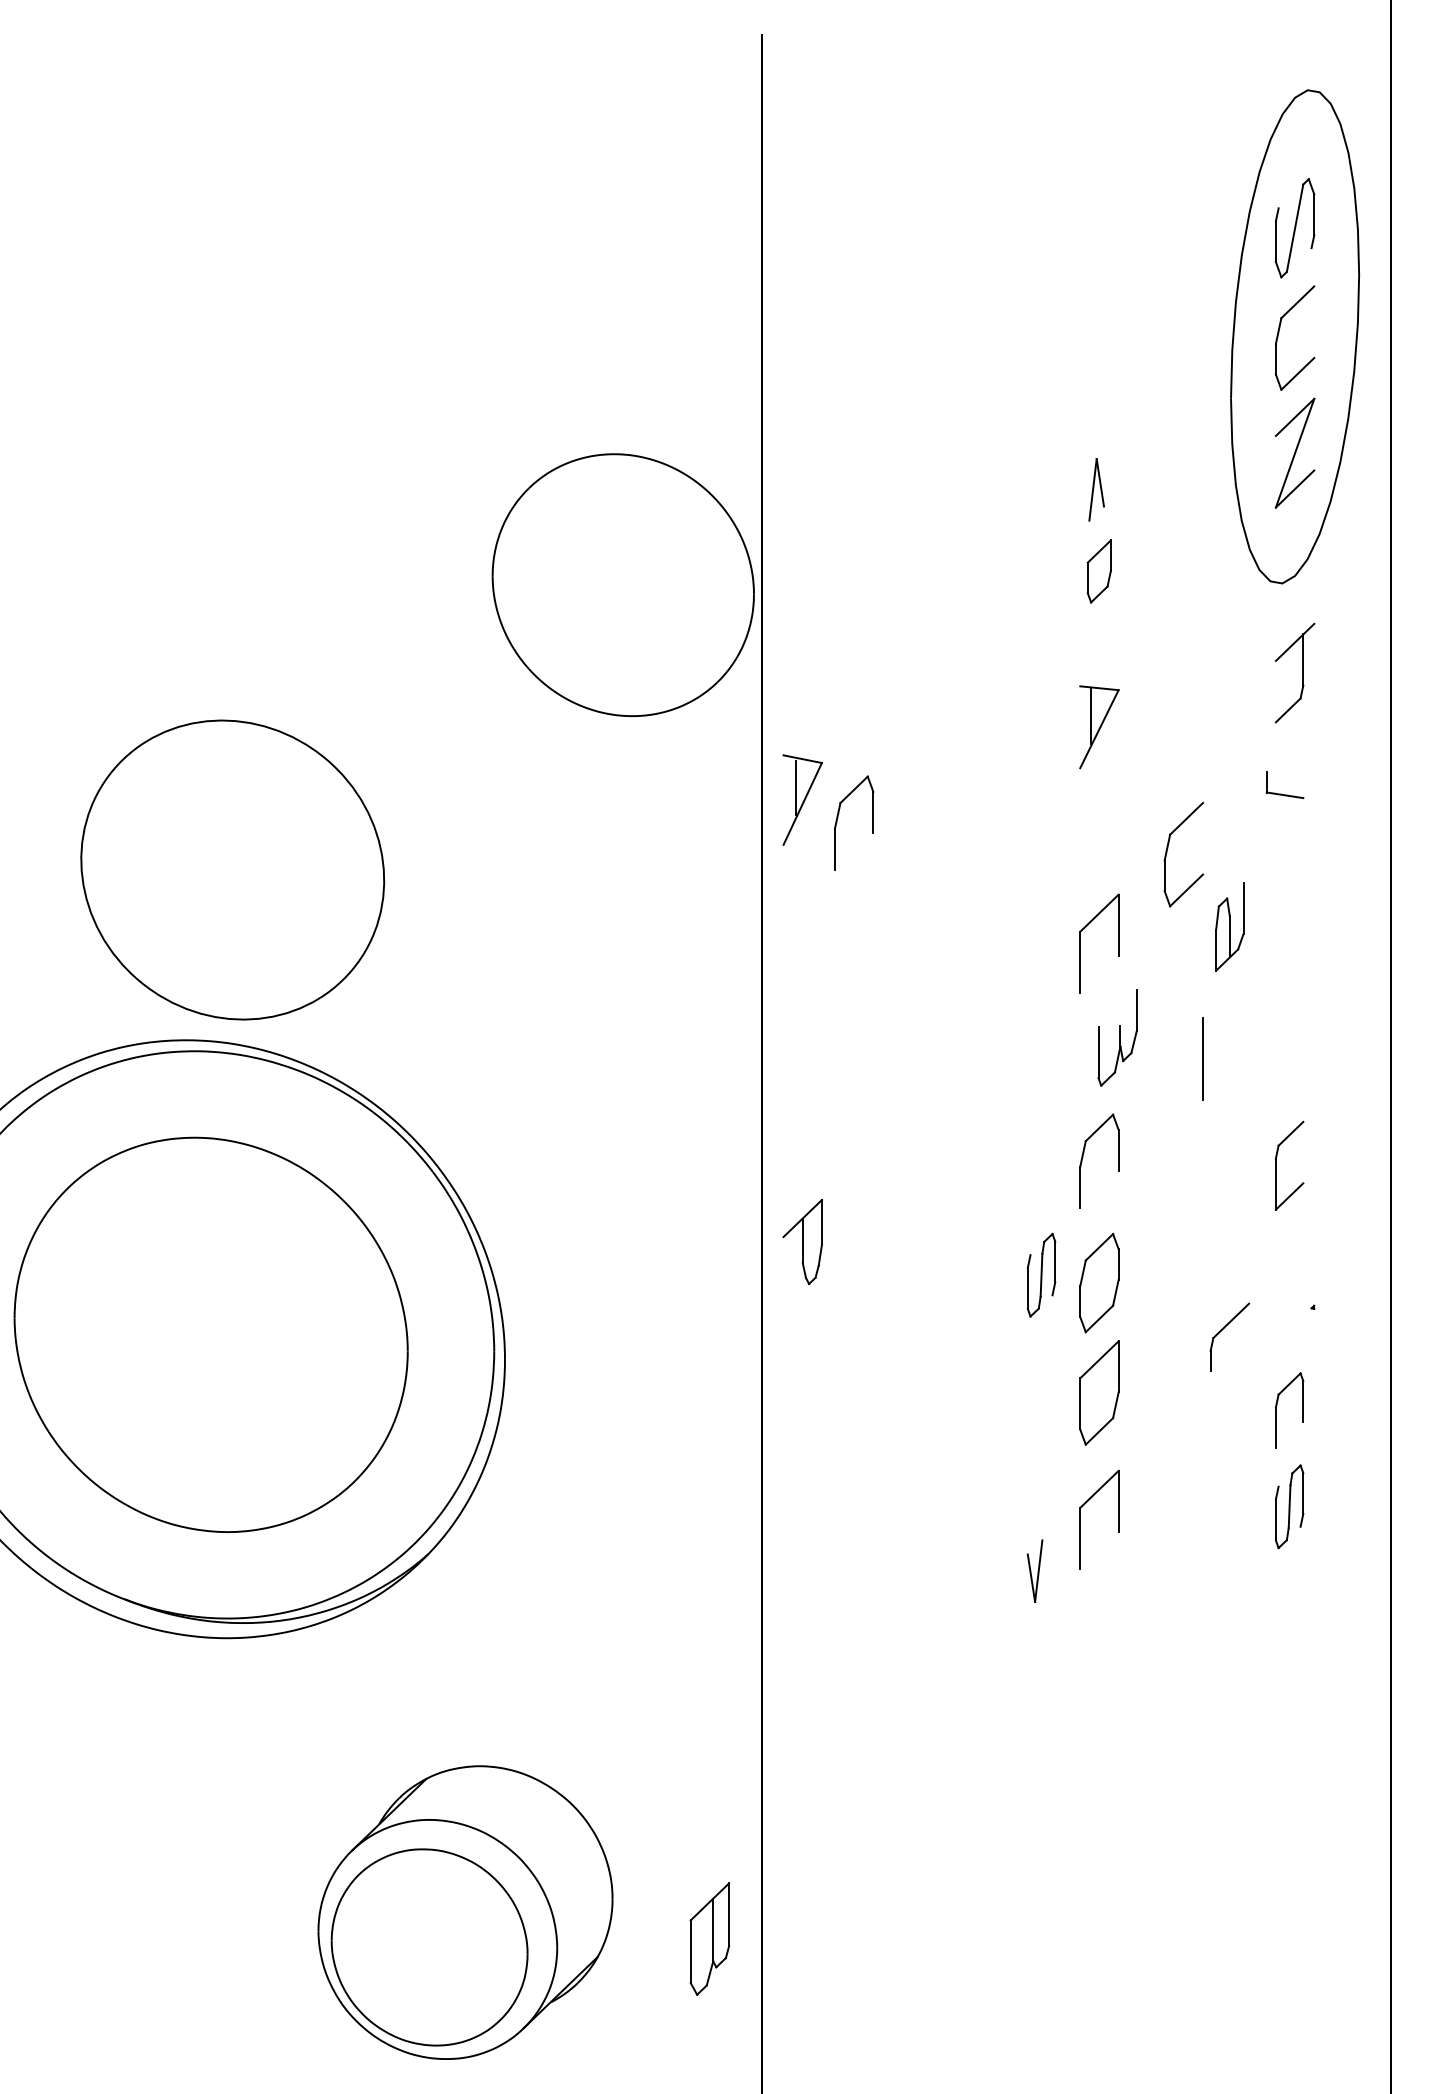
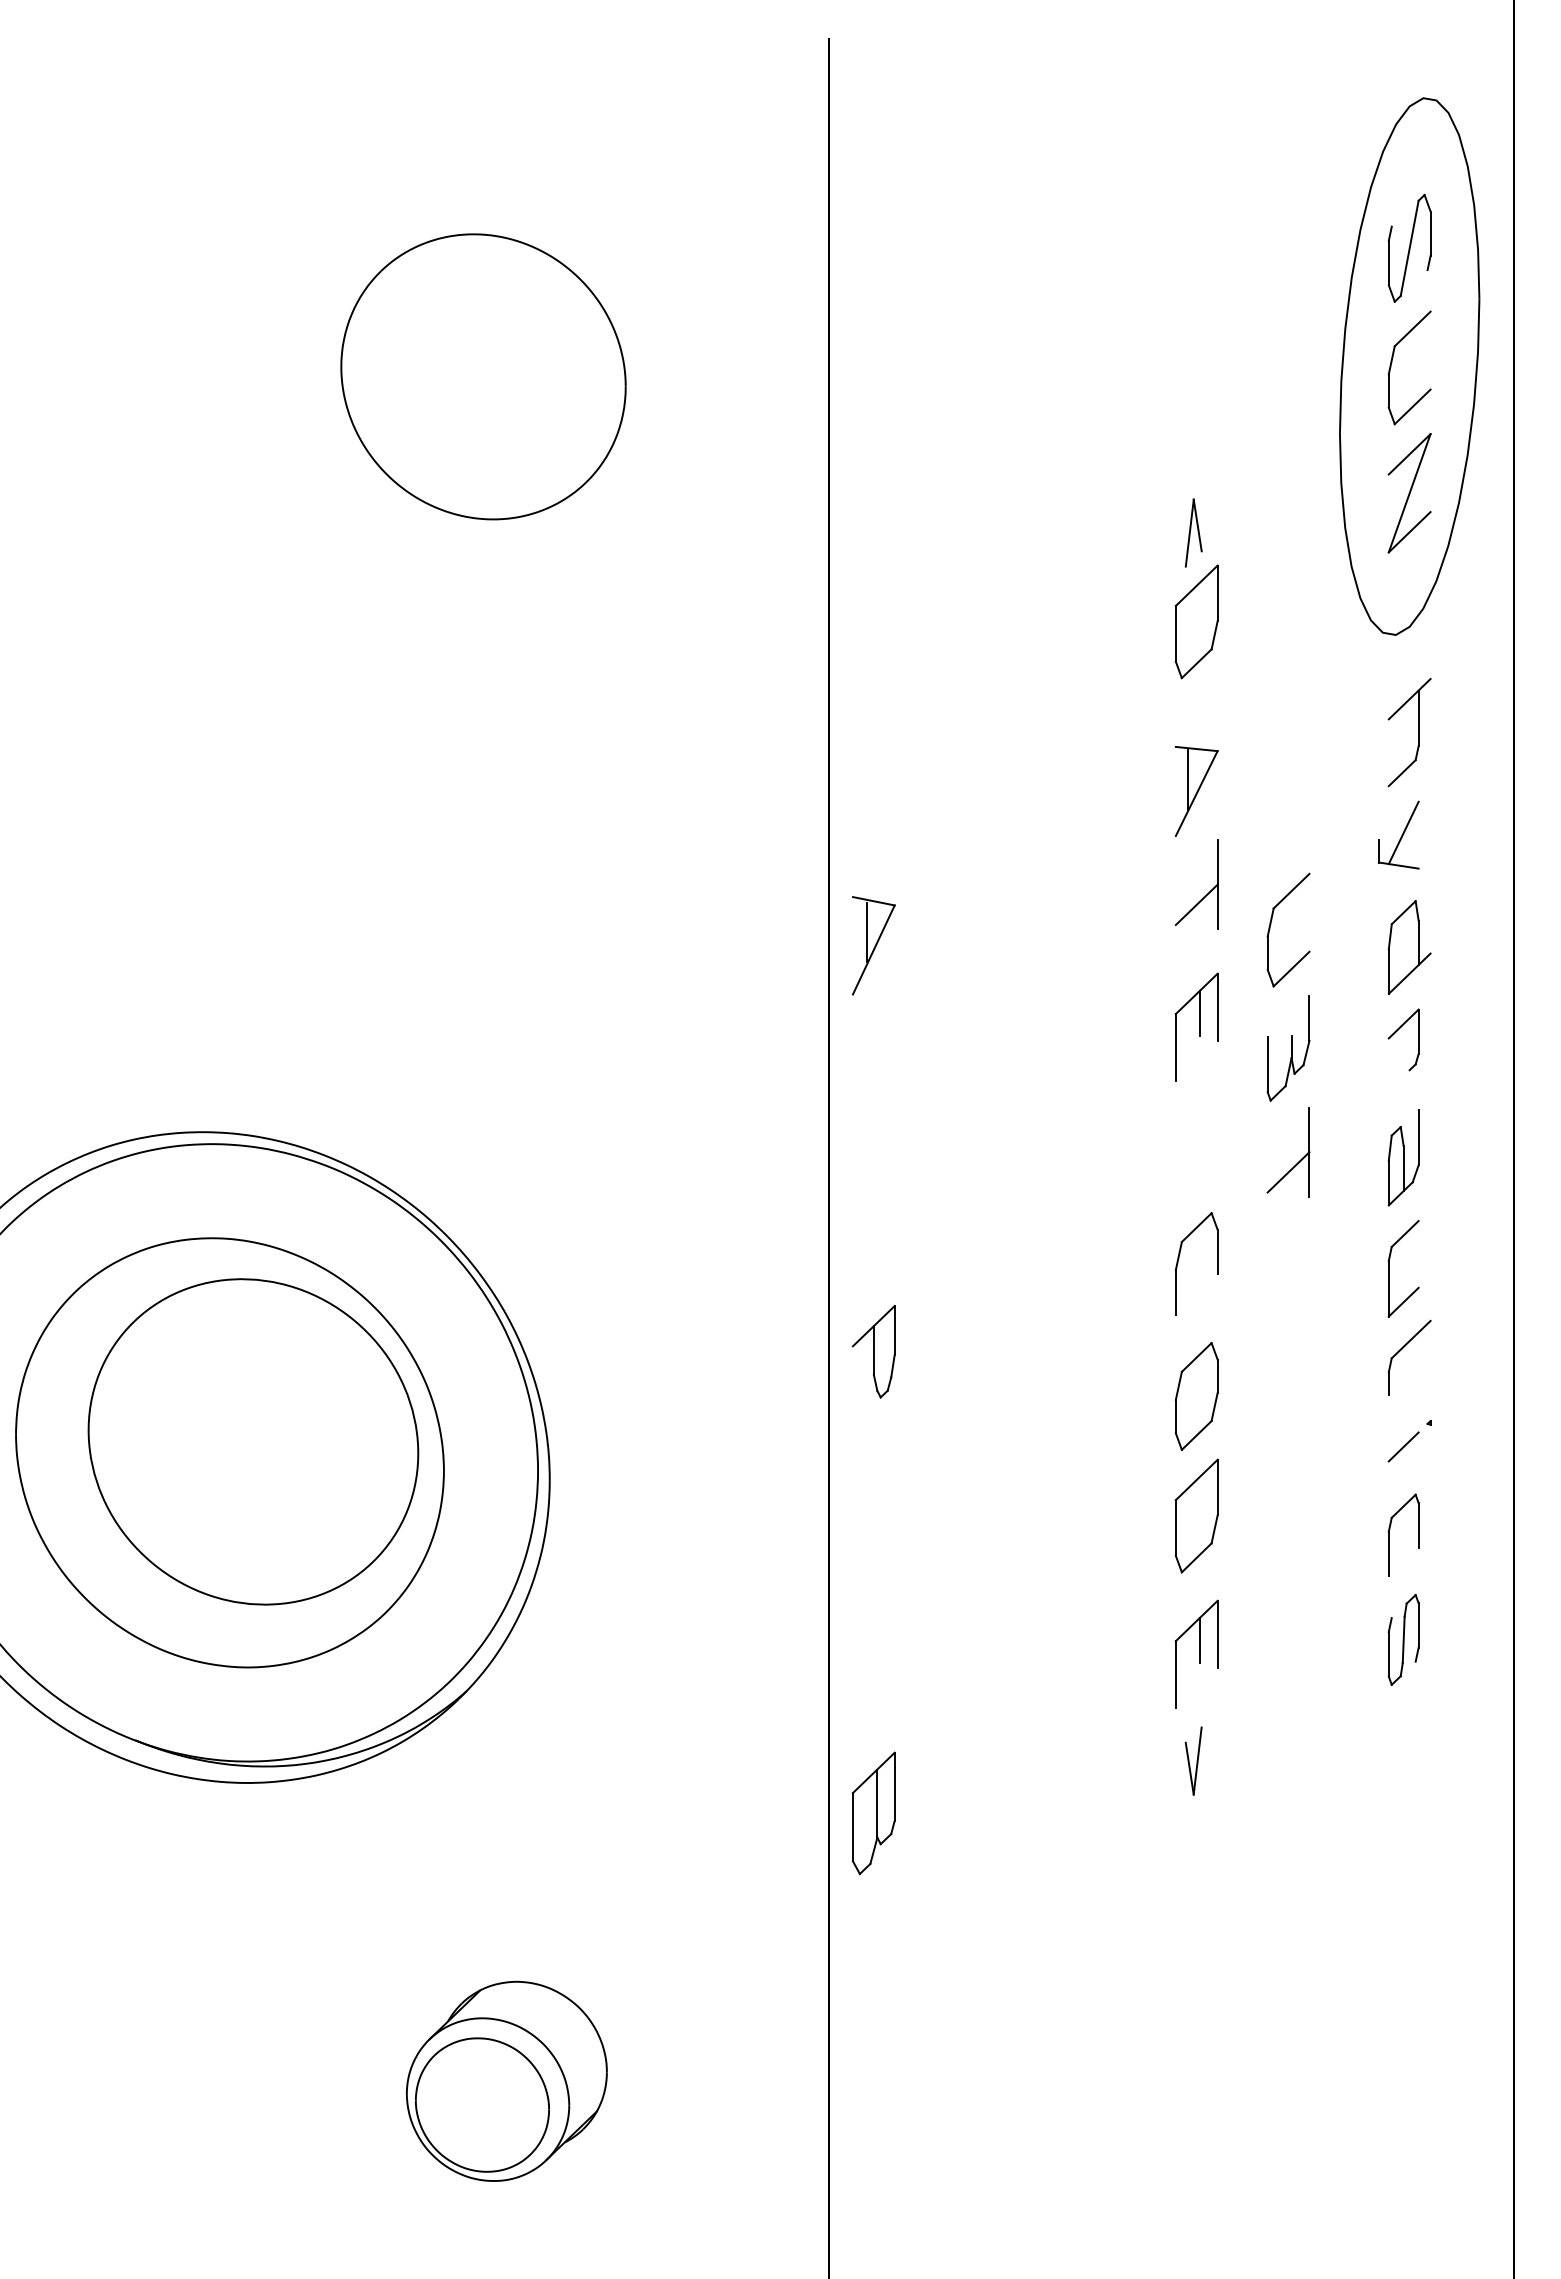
part: (1099, 571) -> (1196, 621), size x1.67
part: (623, 584) -> (483, 376), moved
line: (1289, 764) -> (1403, 832), added
part: (802, 799) -> (873, 945), moved
part: (838, 818) -> (912, 890), removed
part: (1108, 821) -> (1206, 894), added
part: (232, 869) -> (253, 1441), moved
part: (1294, 870) -> (1409, 947), added
part: (1229, 926) -> (1403, 1157), moved
line: (1101, 931) -> (1199, 1013), added
part: (1282, 948) -> (1396, 1032), added
part: (1117, 1037) -> (1288, 1048), moved
line: (1183, 1077) -> (1288, 1172), added
part: (1041, 1274) -> (1133, 1387), removed
part: (1223, 1329) -> (1402, 1349), moved
line: (1289, 1329) -> (1403, 1446), added
line: (1101, 1507) -> (1199, 1640), added
part: (1034, 1570) -> (1193, 1760), moved
part: (465, 1911) -> (506, 2080), size x0.62
part: (709, 1939) -> (873, 1813), moved

